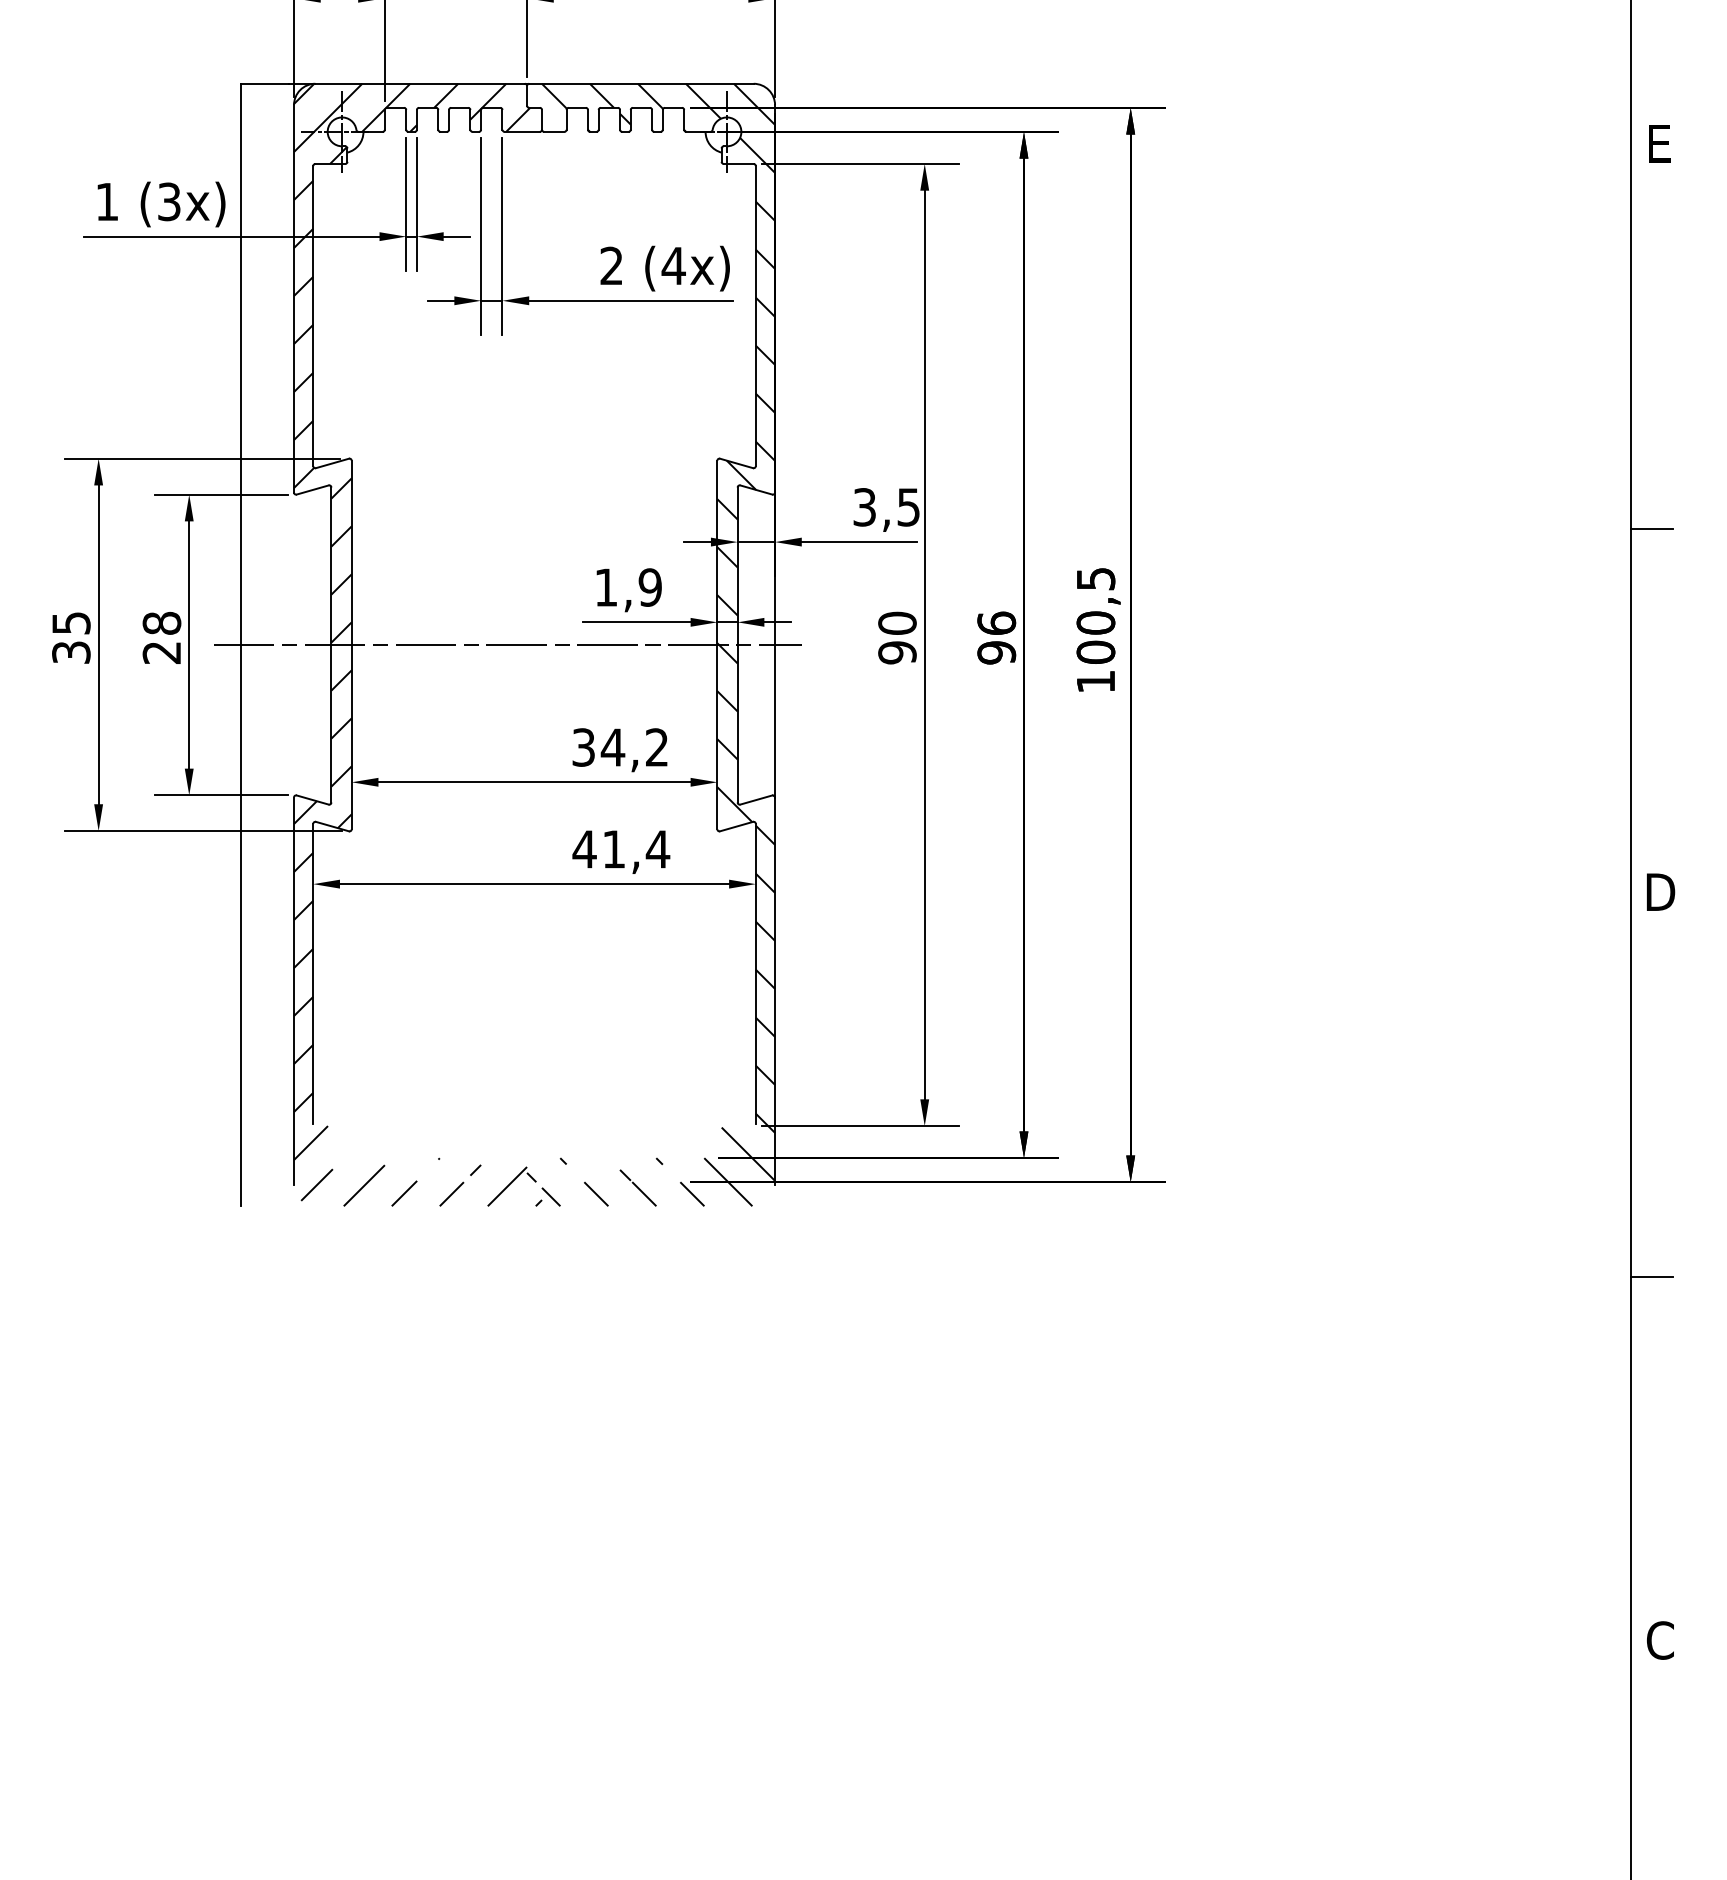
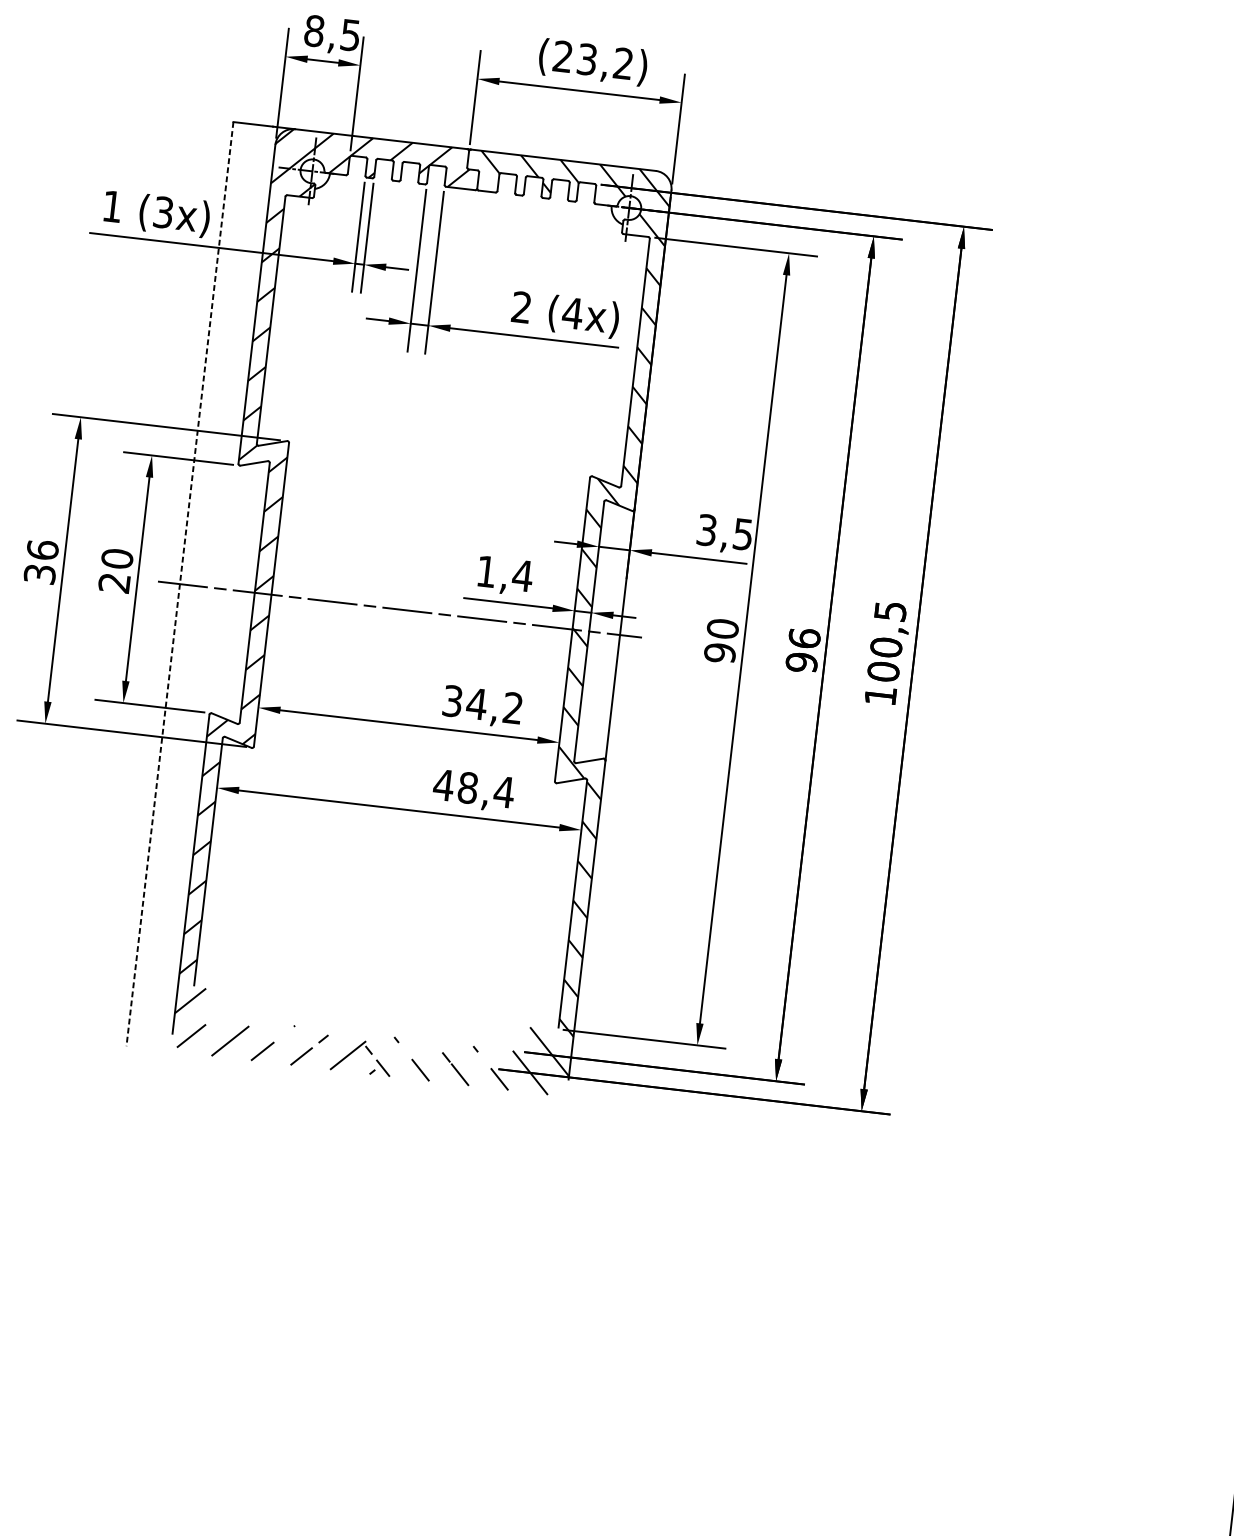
text: (650, 587) -> (522, 575), 1,9 -> 1,4
text: (71, 622) -> (42, 549), 35 -> 36
text: (161, 622) -> (117, 558), 28 -> 20
line: (240, 645) -> (179, 584), solid -> dashed
text: (613, 849) -> (467, 788), 41,4 -> 48,4

